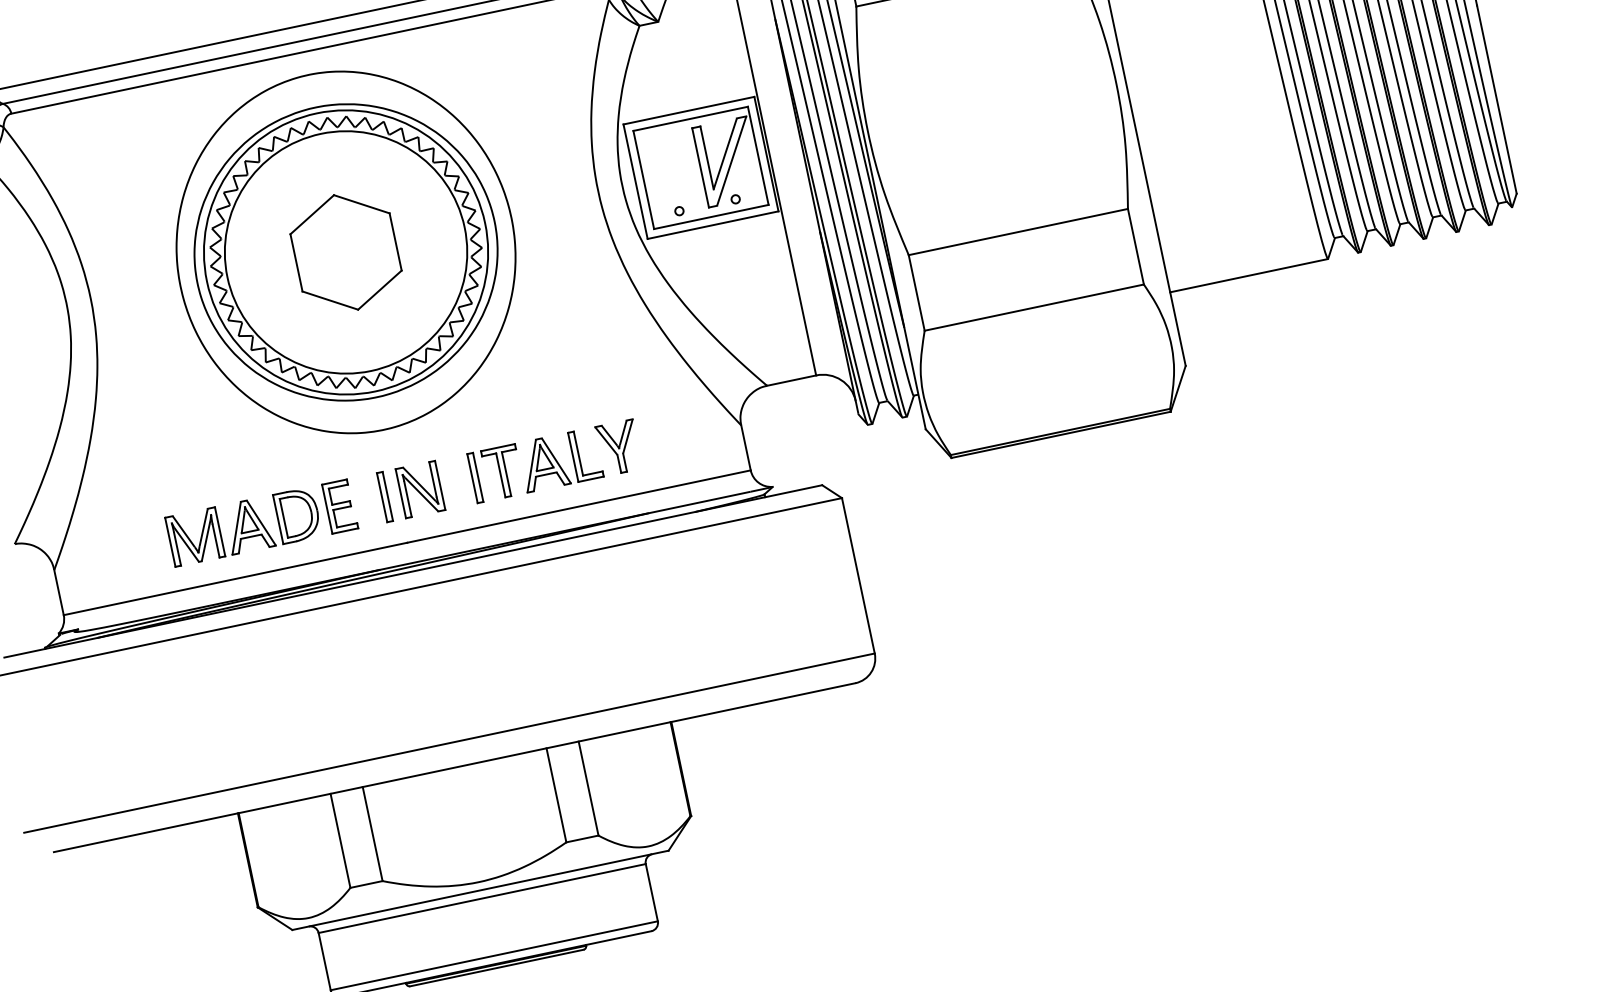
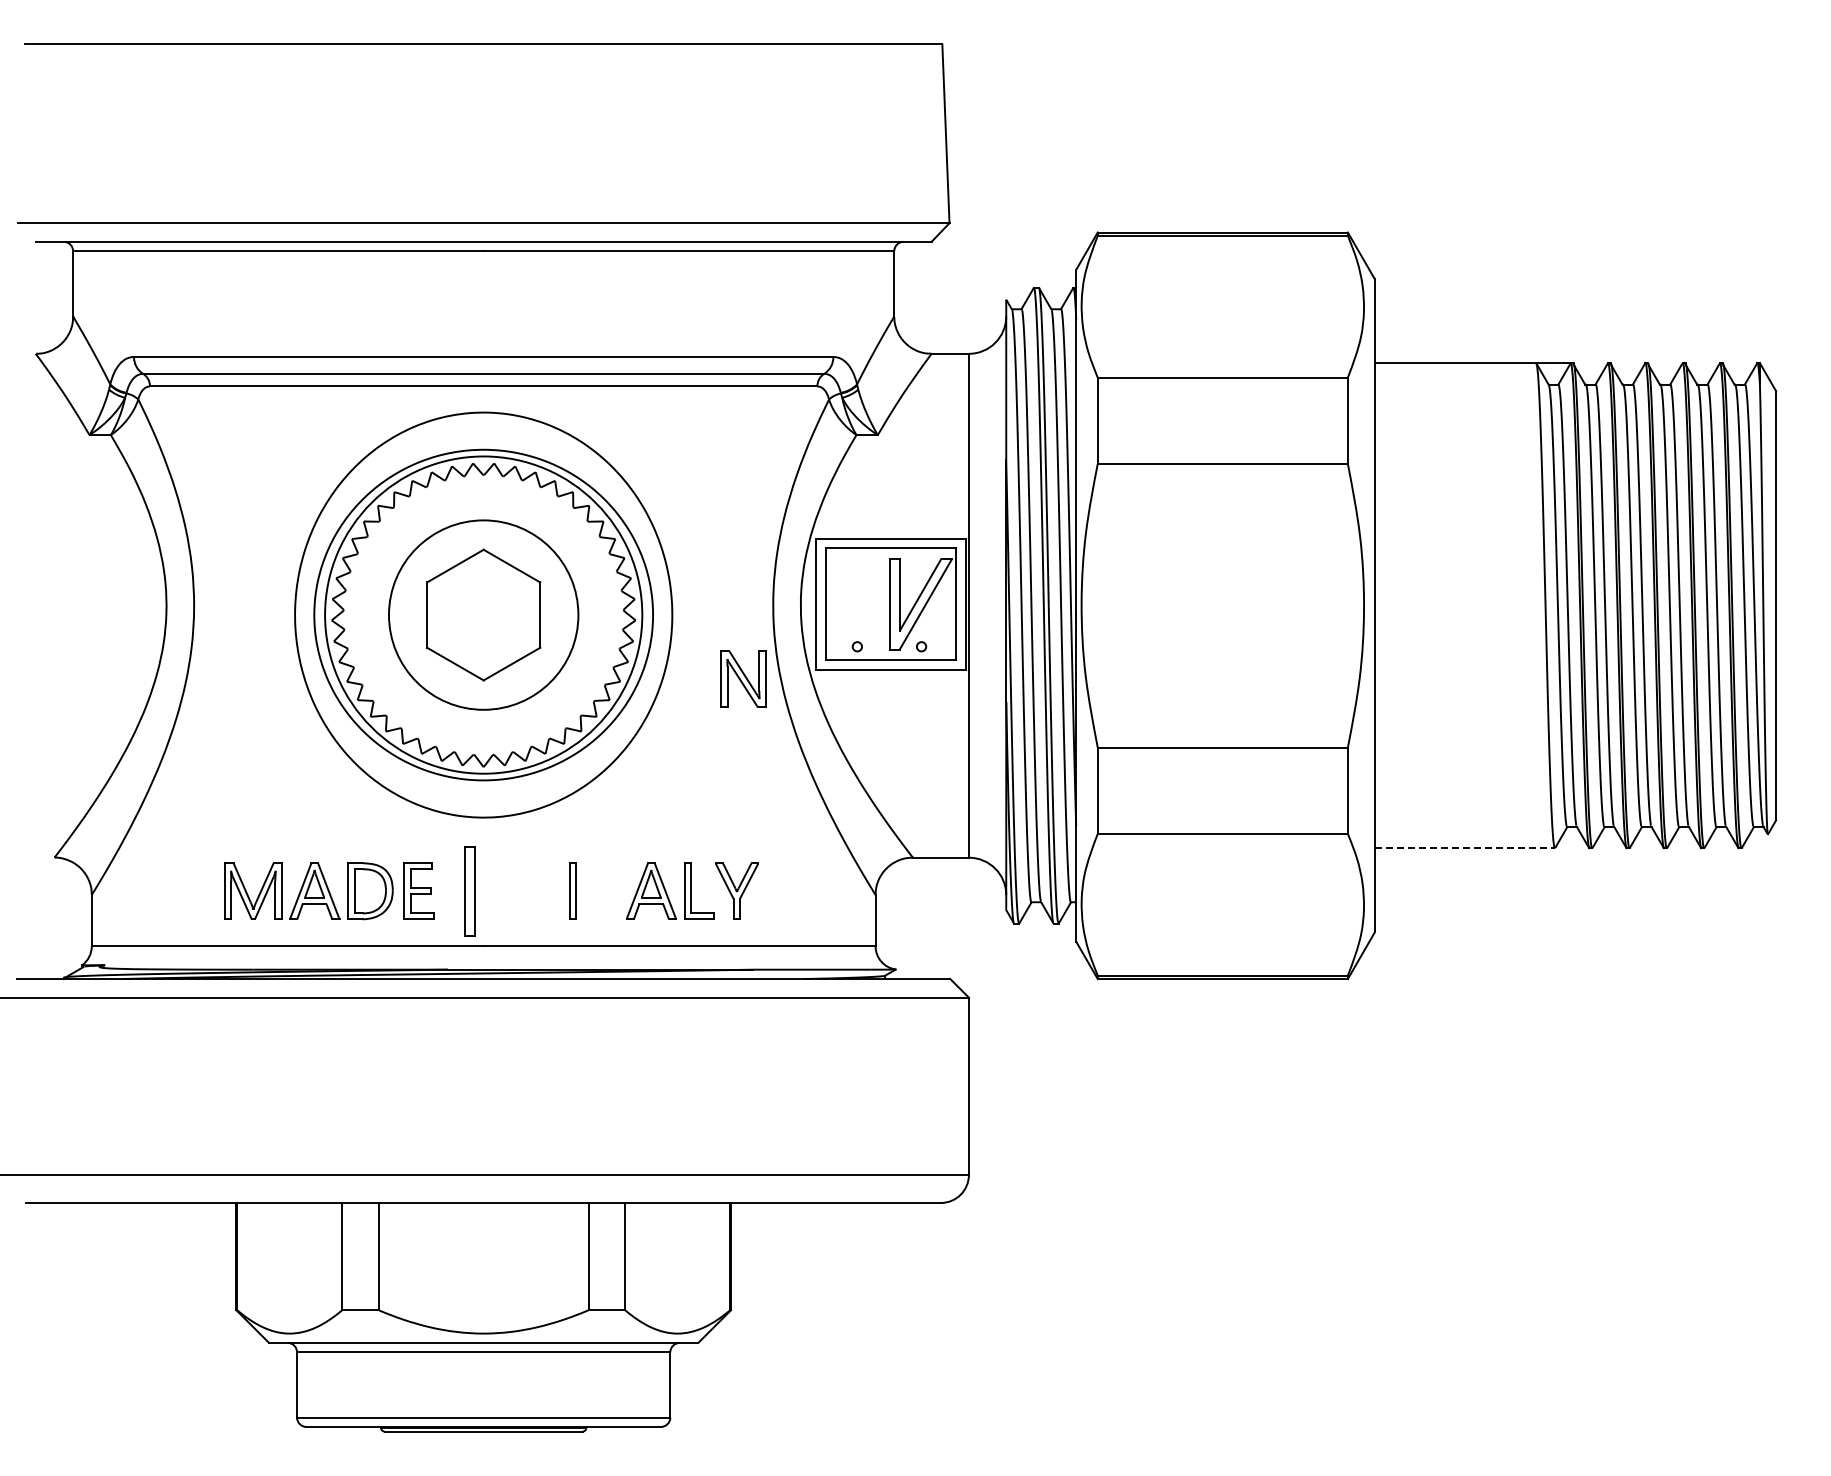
circle: (345, 251) -> (483, 614), size x0.7
line: (1249, 275) -> (1465, 848), solid -> dashed
part: (502, 471) -> (604, 890), removed
part: (420, 488) -> (743, 678), moved
part: (384, 496) -> (469, 890), size x1.6

